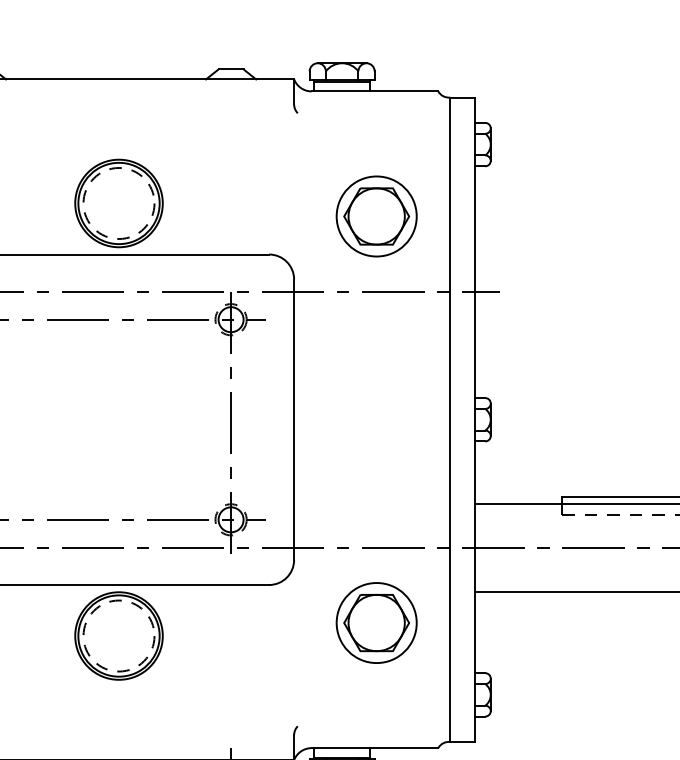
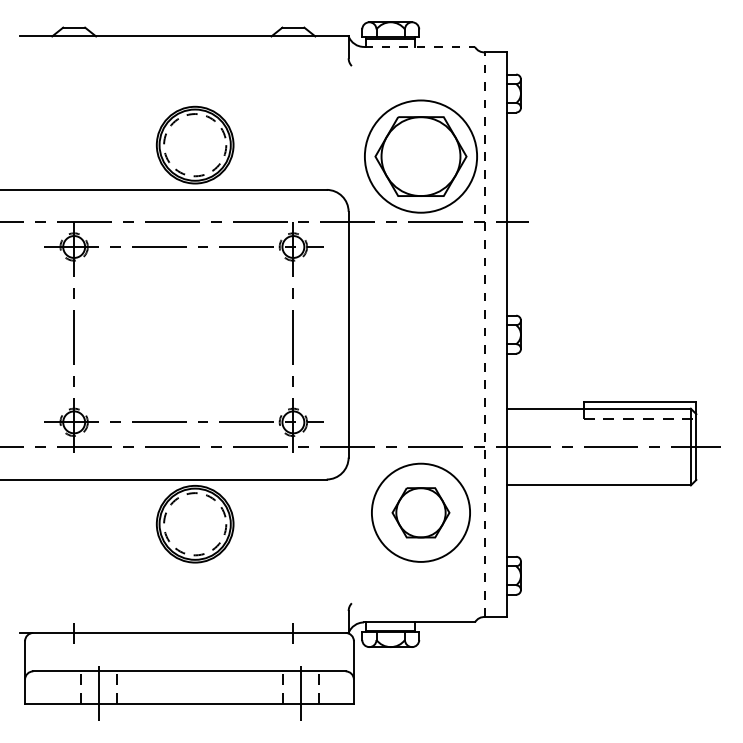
line: (374, 90) -> (419, 46), solid -> dashed
part: (376, 216) -> (420, 156), size x1.6
line: (450, 419) -> (485, 334), solid -> dashed
circle: (376, 622) -> (420, 512), size x1.4

